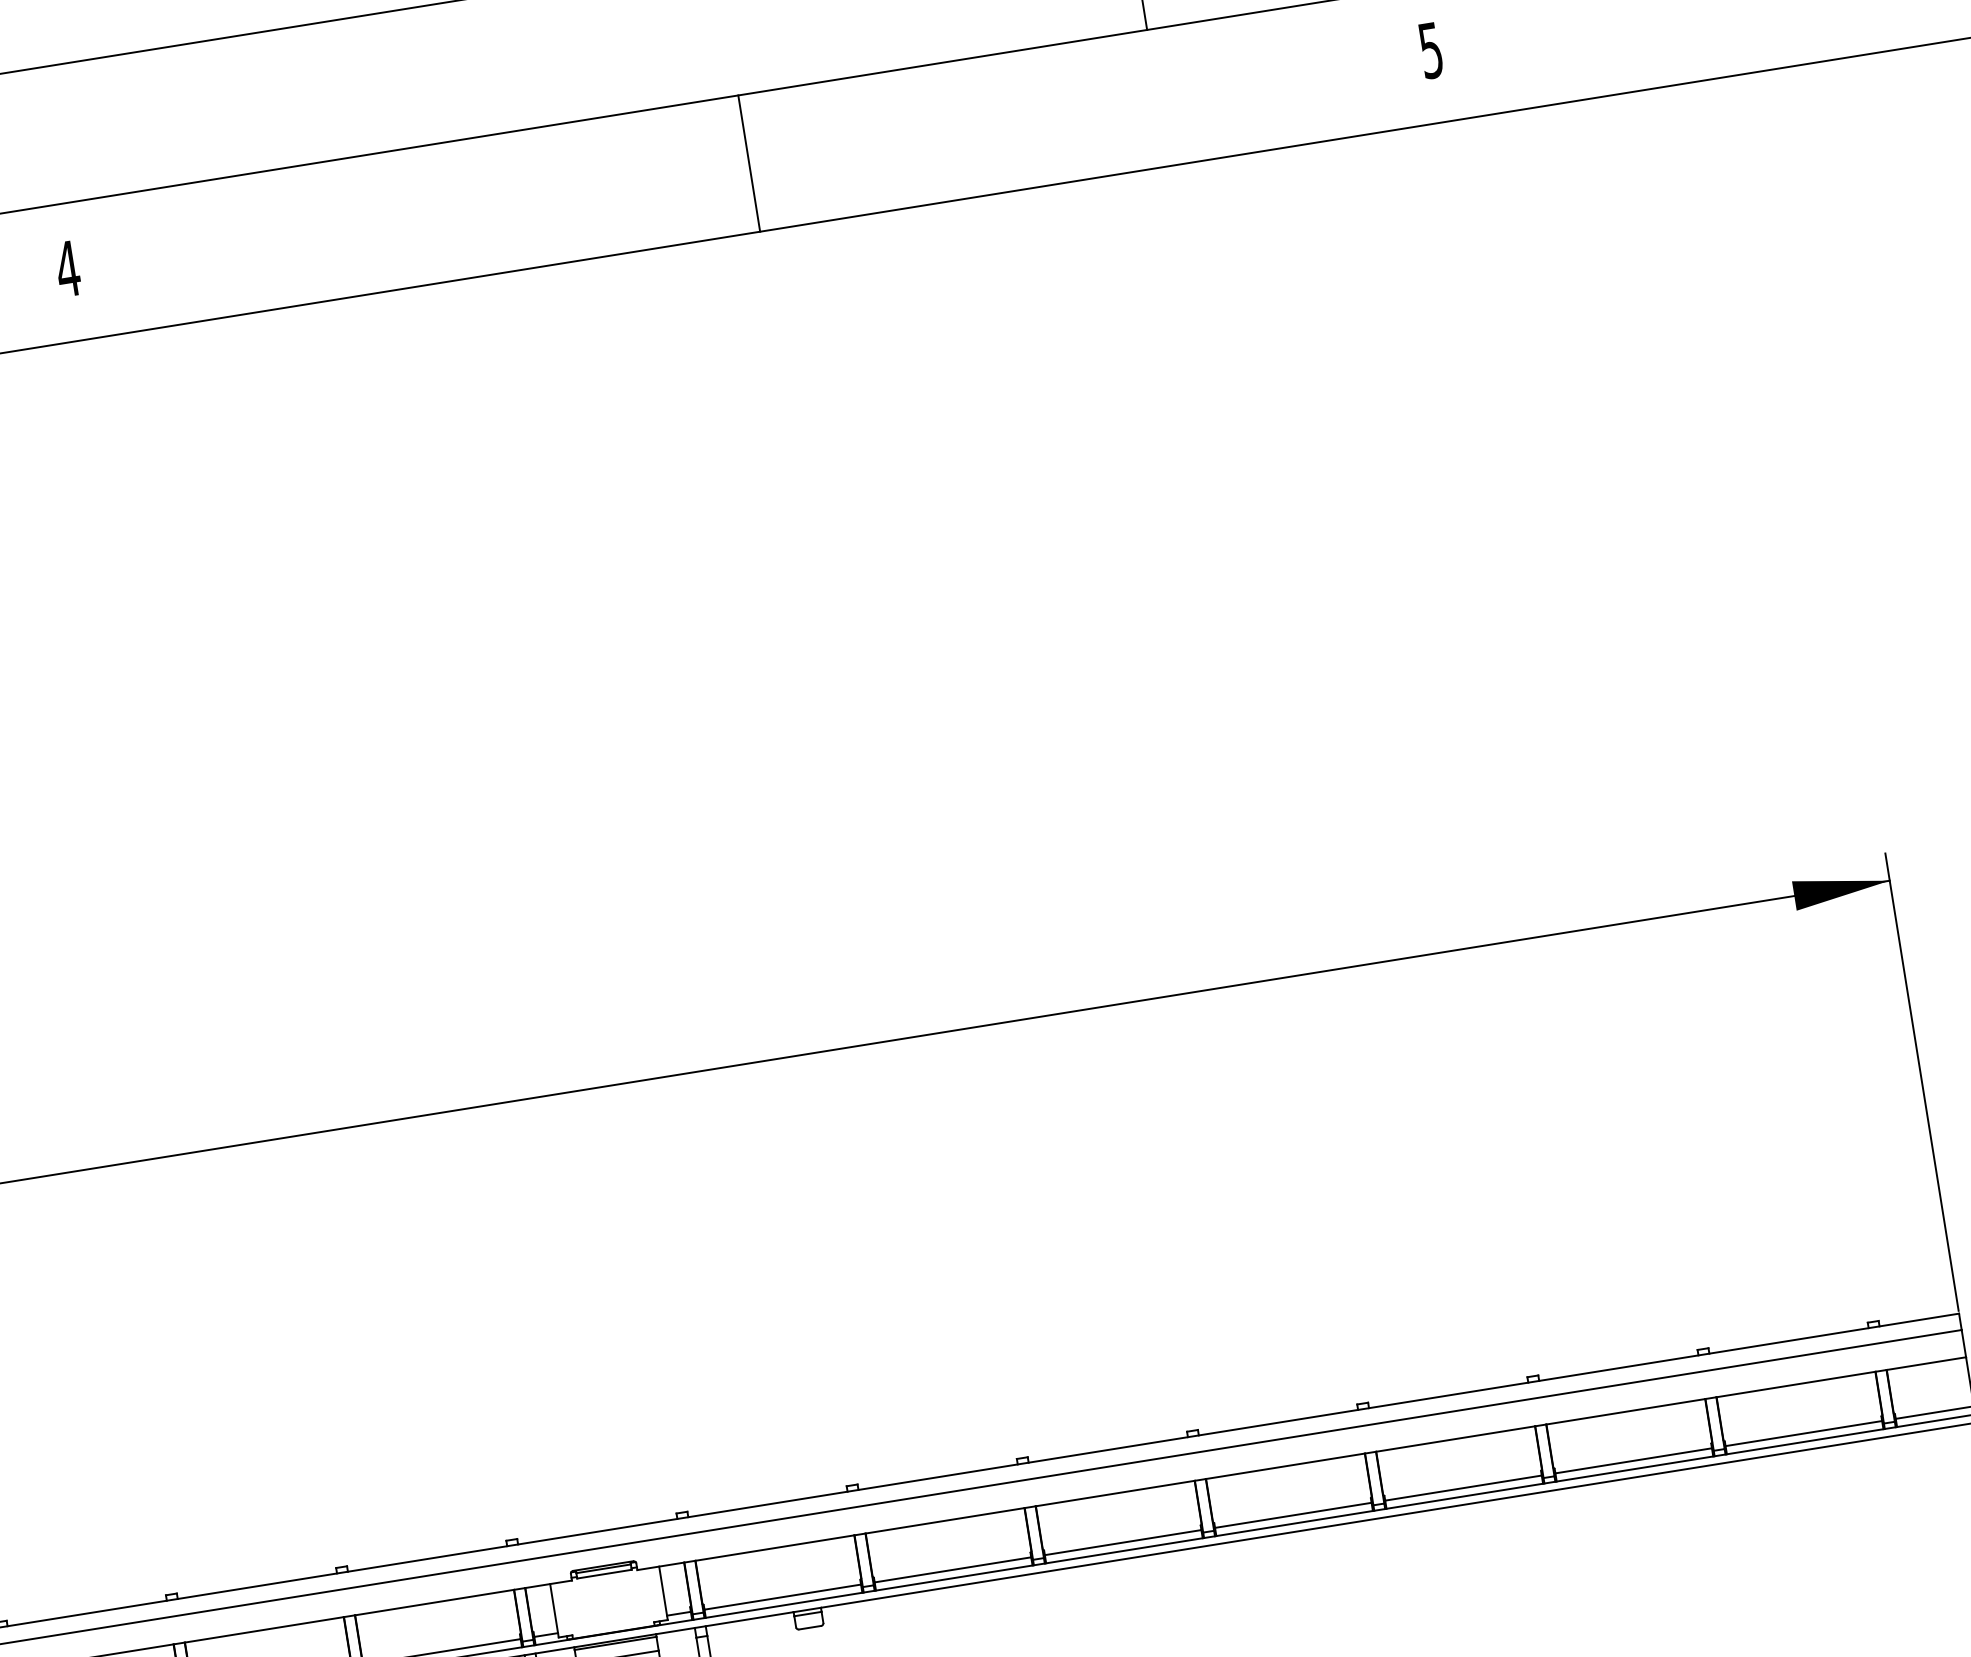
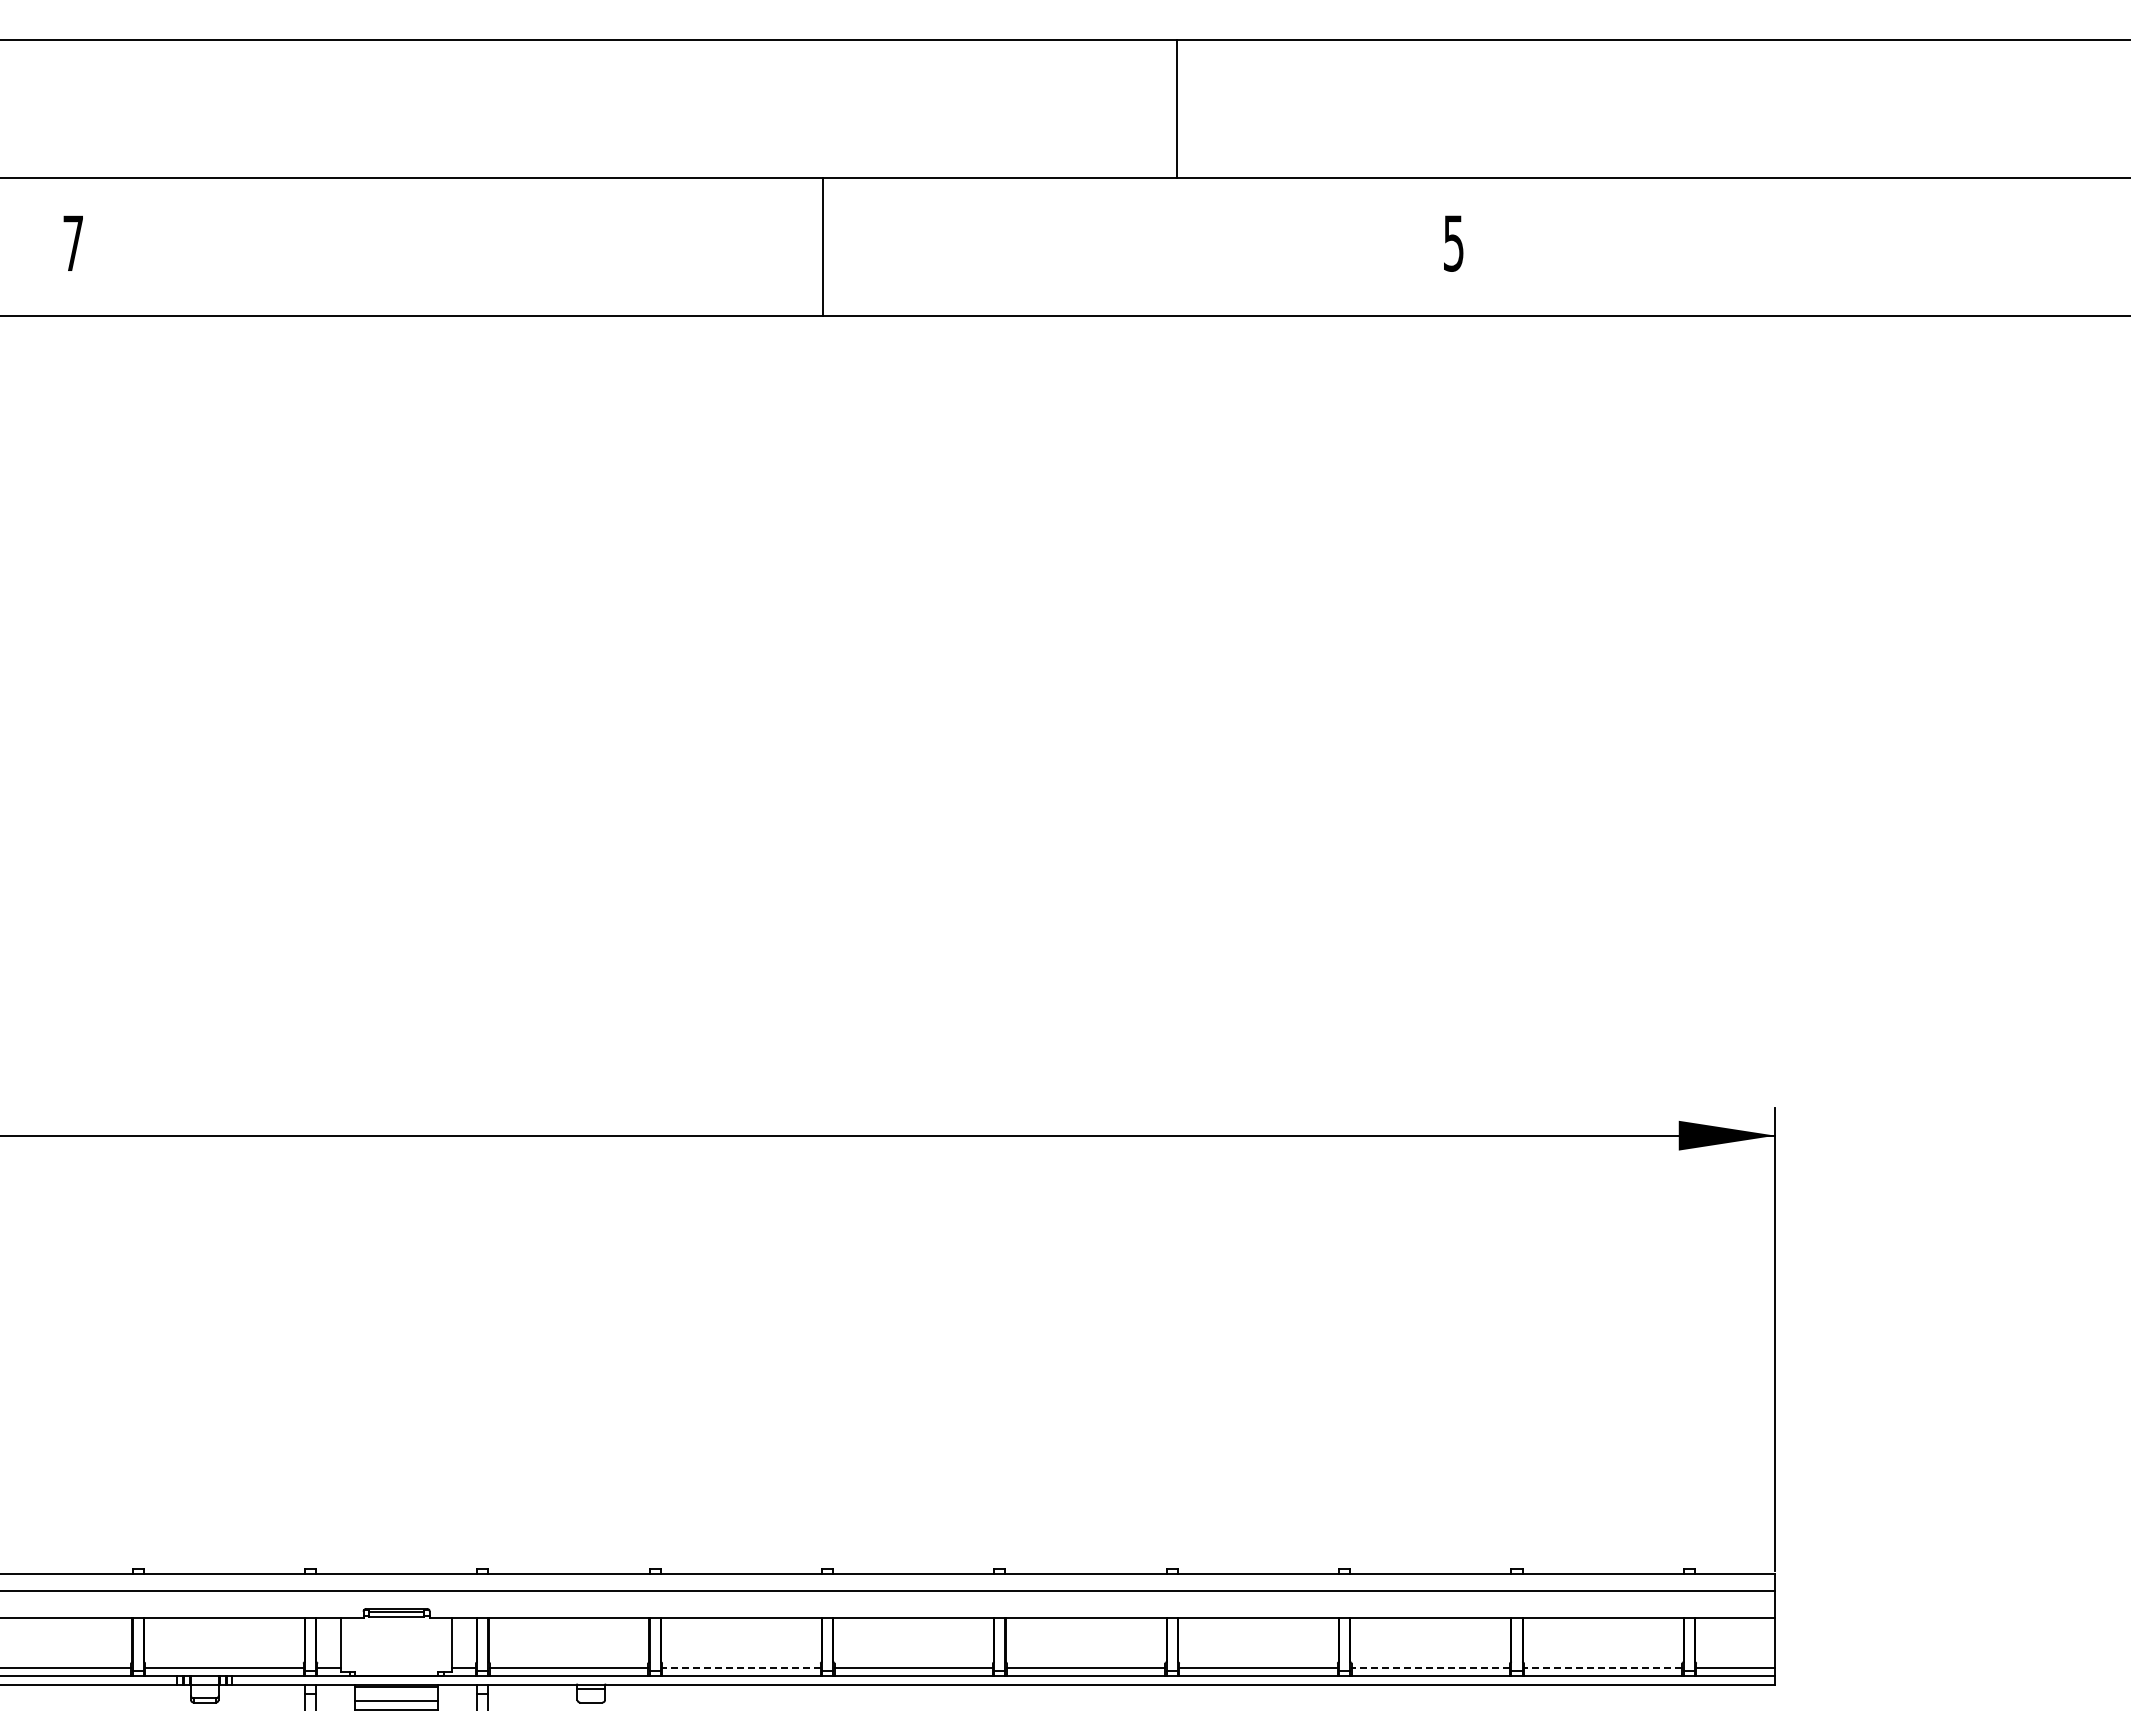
line: (749, 163) -> (822, 247), moved
text: (67, 267) -> (73, 242), 4 -> 7
line: (1803, 1433) -> (1602, 1667), solid -> dashed
line: (1633, 1460) -> (1430, 1667), solid -> dashed
line: (951, 1569) -> (740, 1667), solid -> dashed

